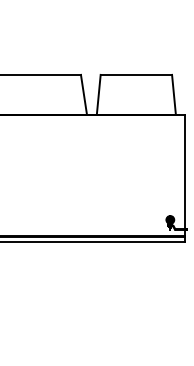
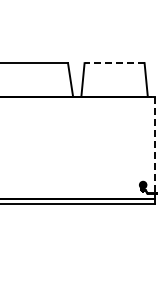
line: (136, 75) -> (114, 63), solid -> dashed
line: (185, 172) -> (155, 145), solid -> dashed

